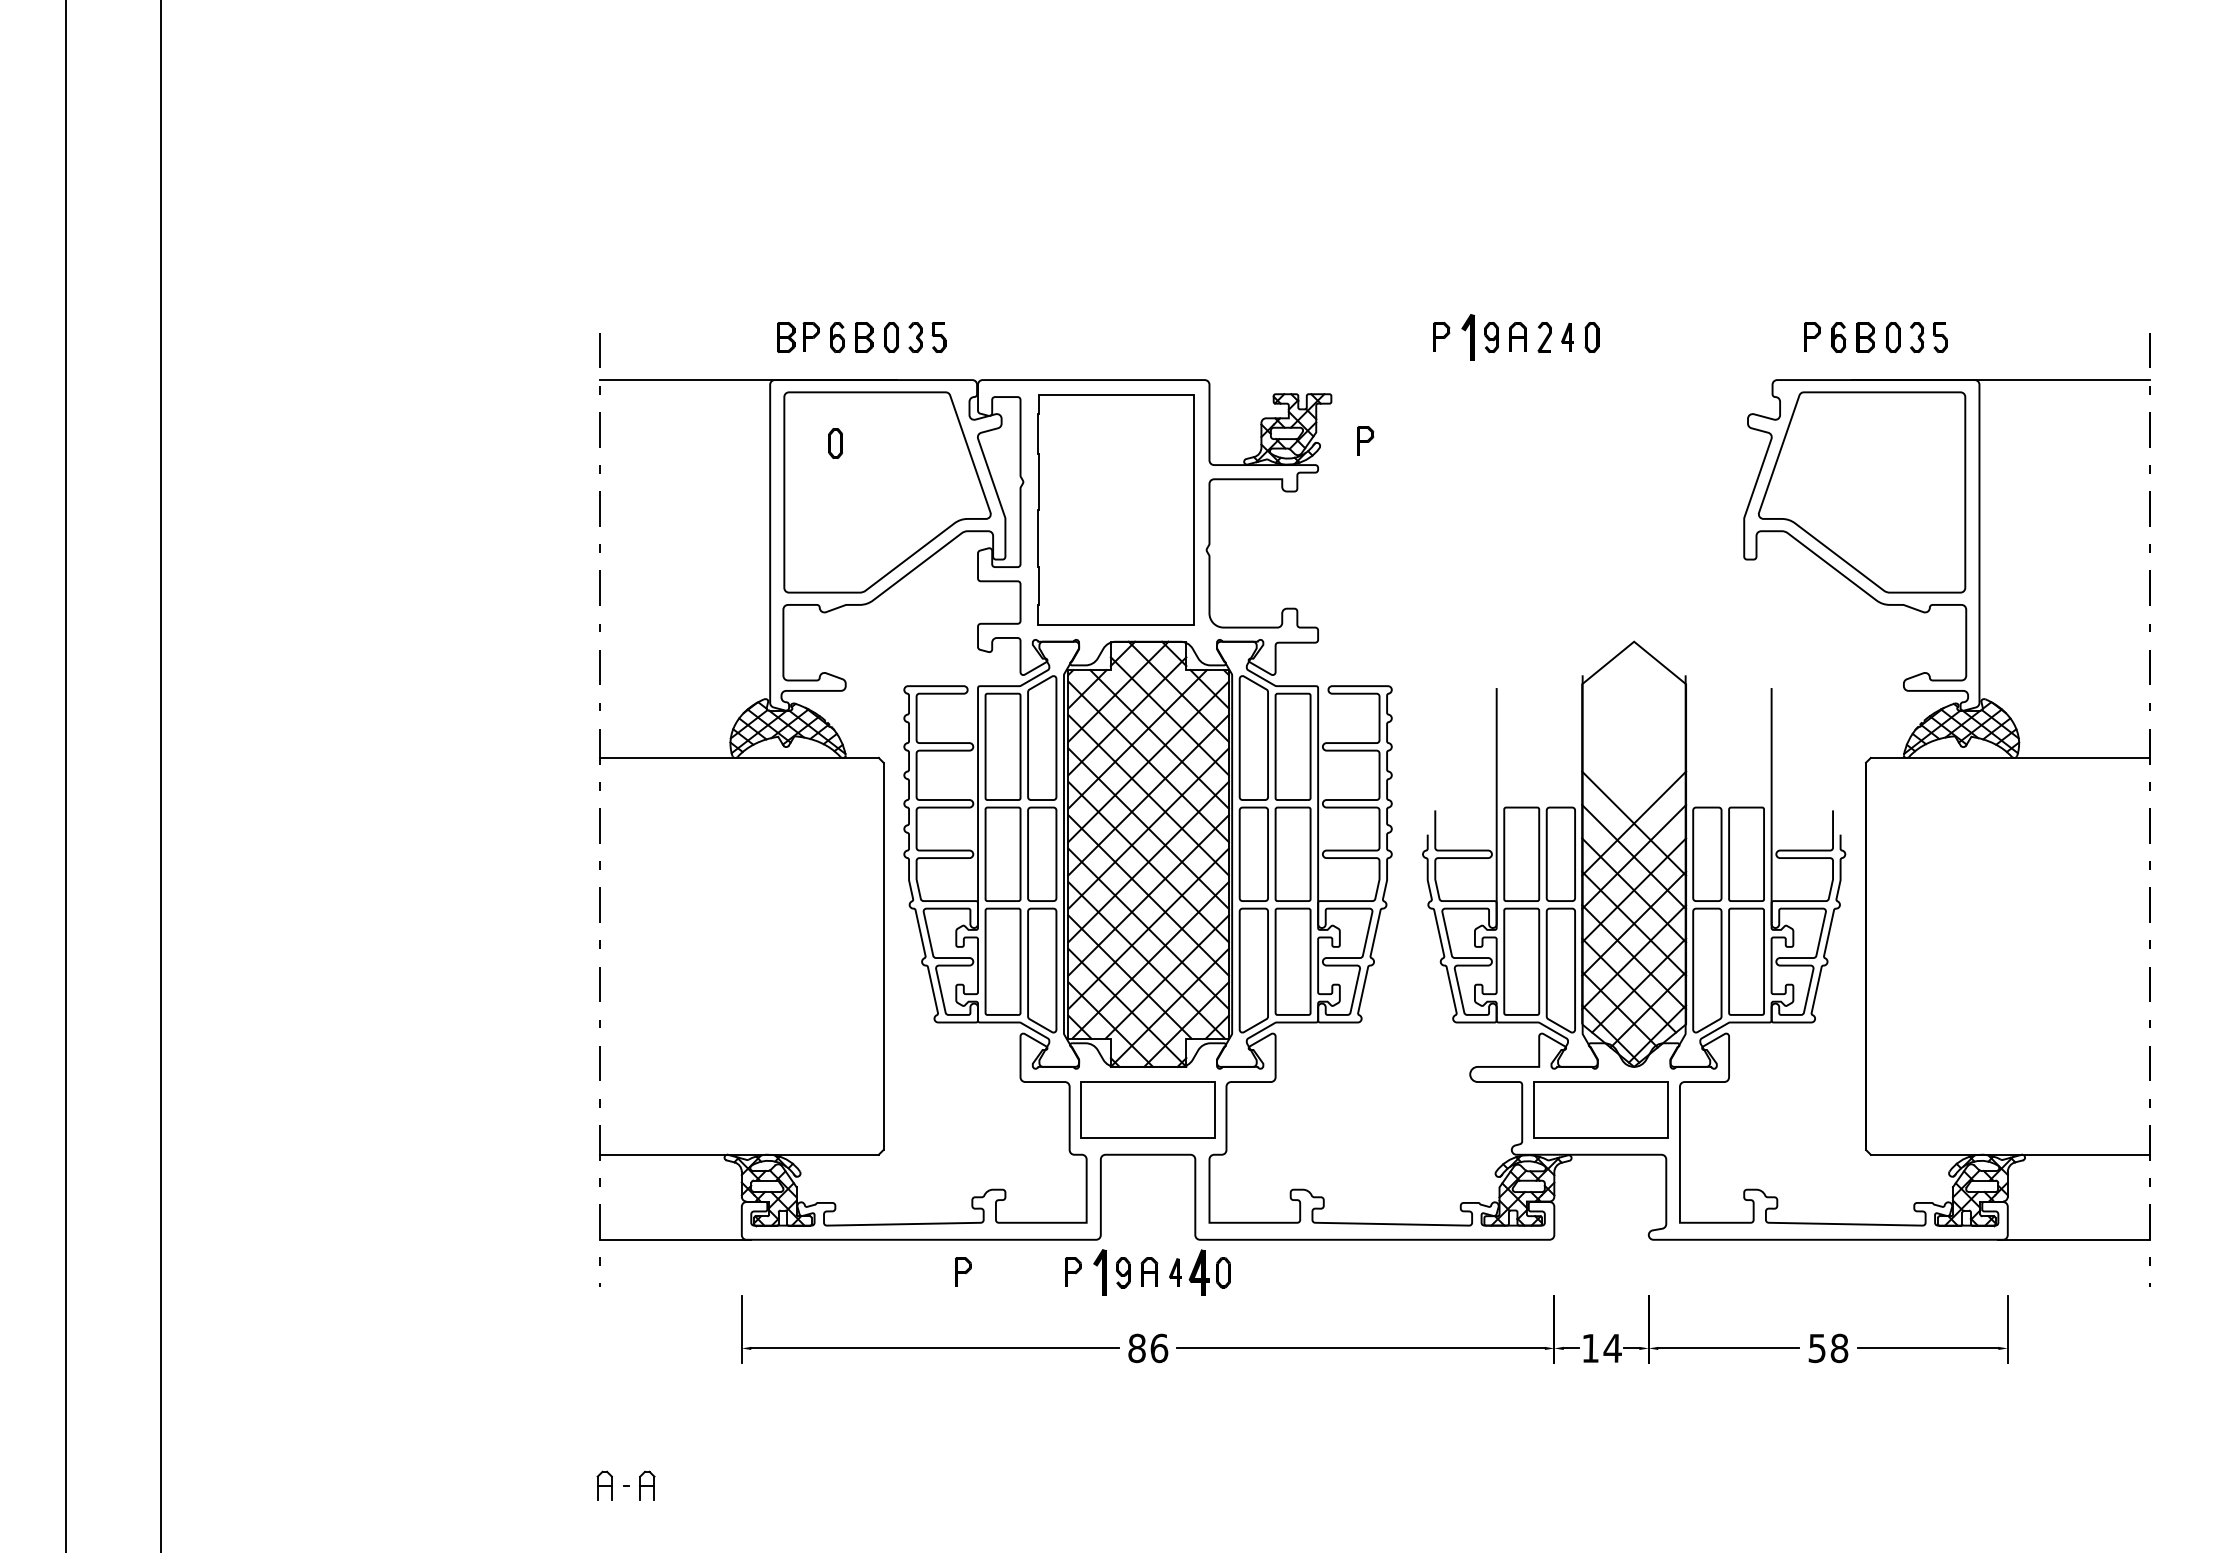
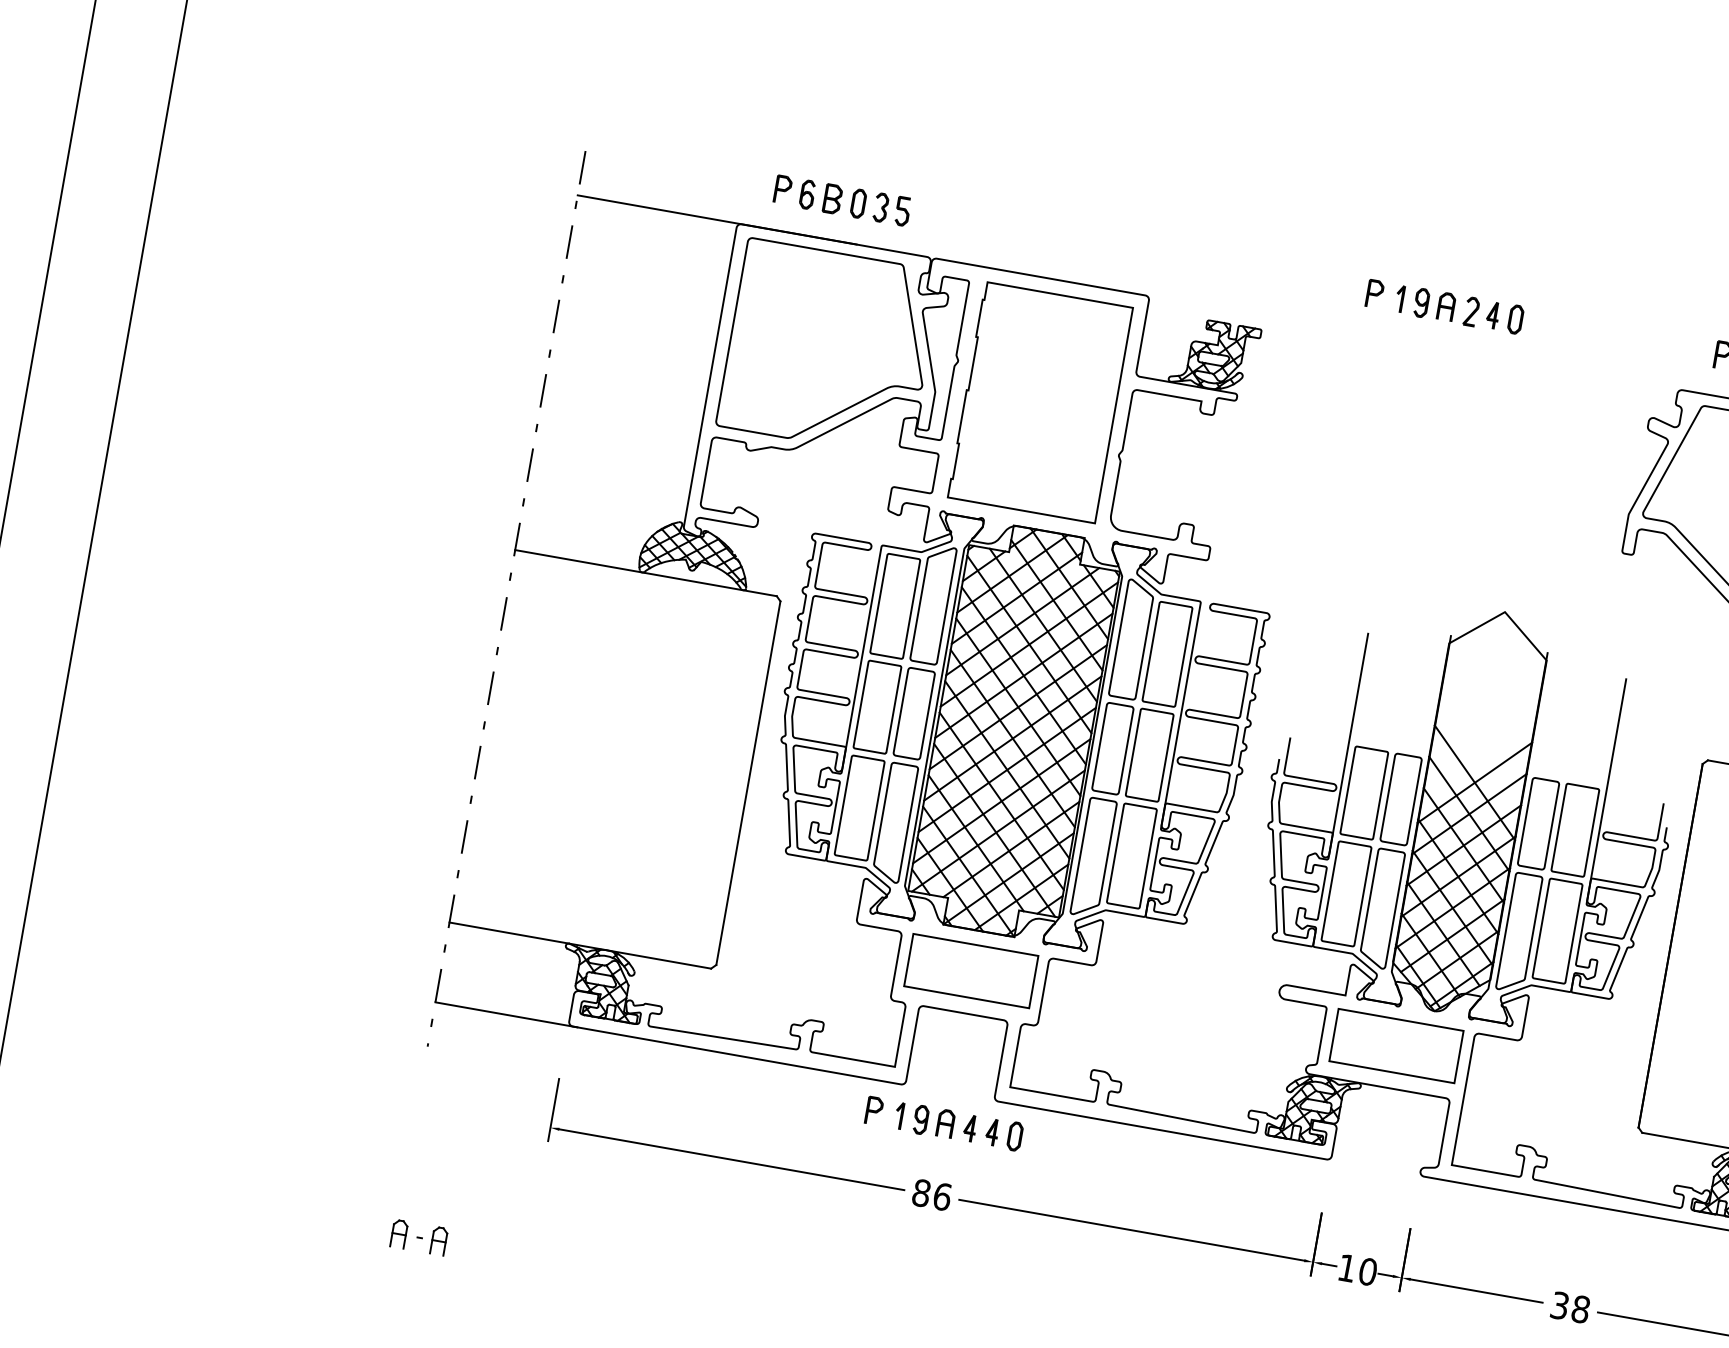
part: (1468, 336) -> (1400, 298), size x0.62
part: (786, 337) -> (759, 186), removed
part: (1365, 440) -> (1286, 378), removed
part: (835, 443) -> (788, 293), removed
part: (963, 1271) -> (771, 1092), removed
part: (1099, 1272) -> (898, 1115), size x0.62
part: (1198, 1272) -> (991, 1132), size x0.62
text: (1817, 1347) -> (1560, 1304), 58 -> 38
text: (1612, 1348) -> (1367, 1271), 14 -> 10

